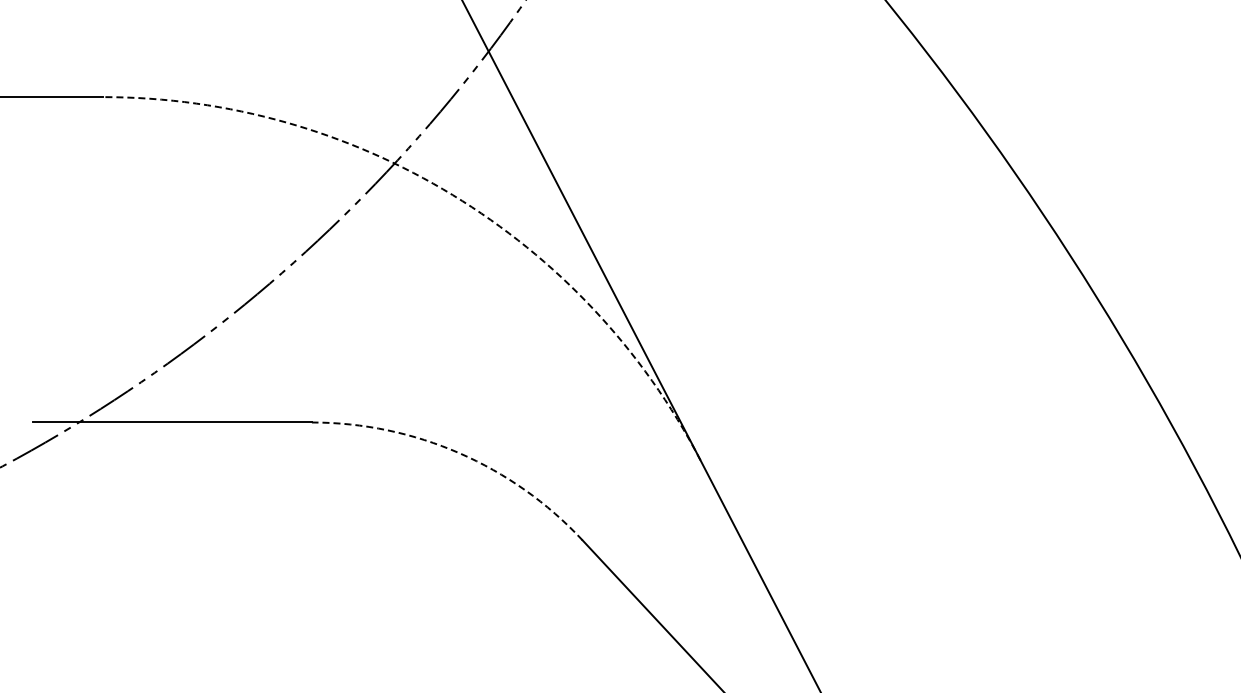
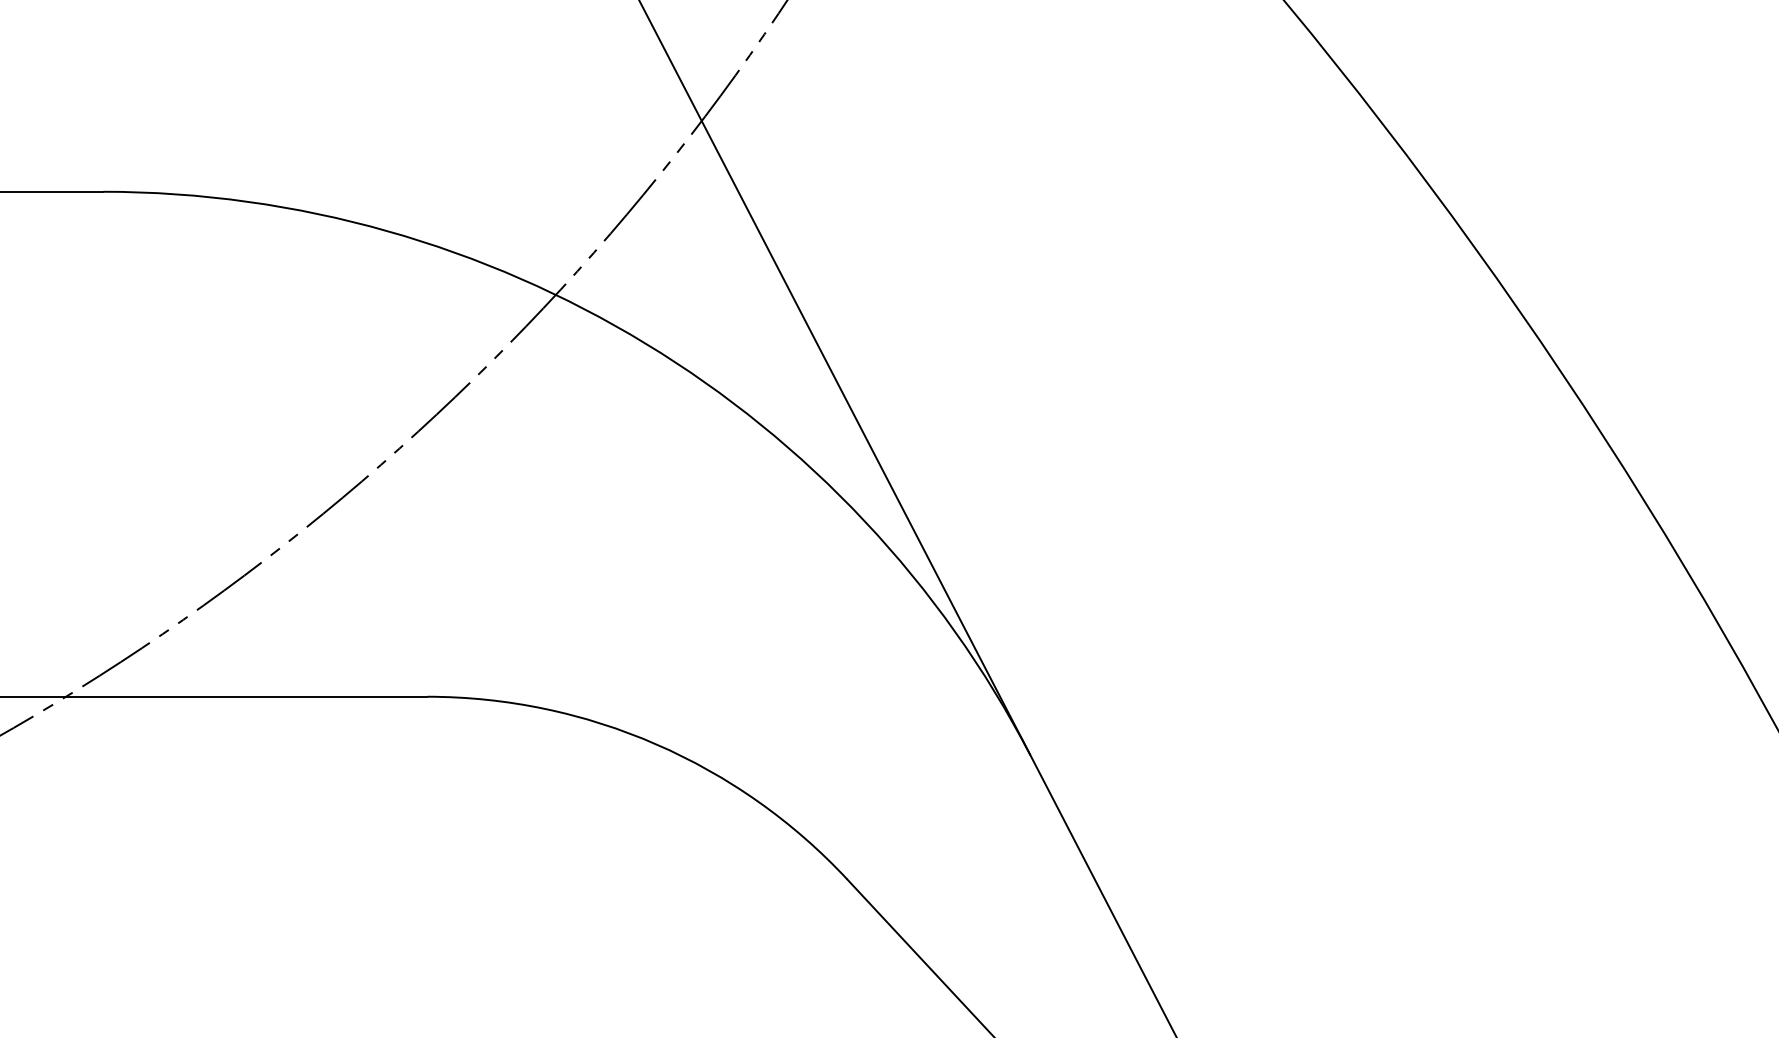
arc: (452, 195) -> (645, 344), dashed -> solid
arc: (459, 453) -> (656, 744), dashed -> solid

